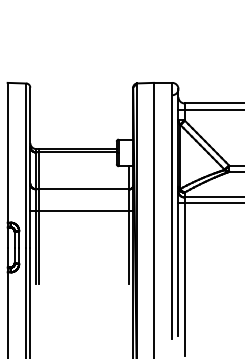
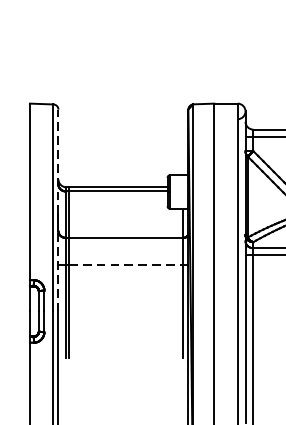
line: (30, 167) -> (58, 210), solid -> dashed
line: (84, 210) -> (126, 264), solid -> dashed

